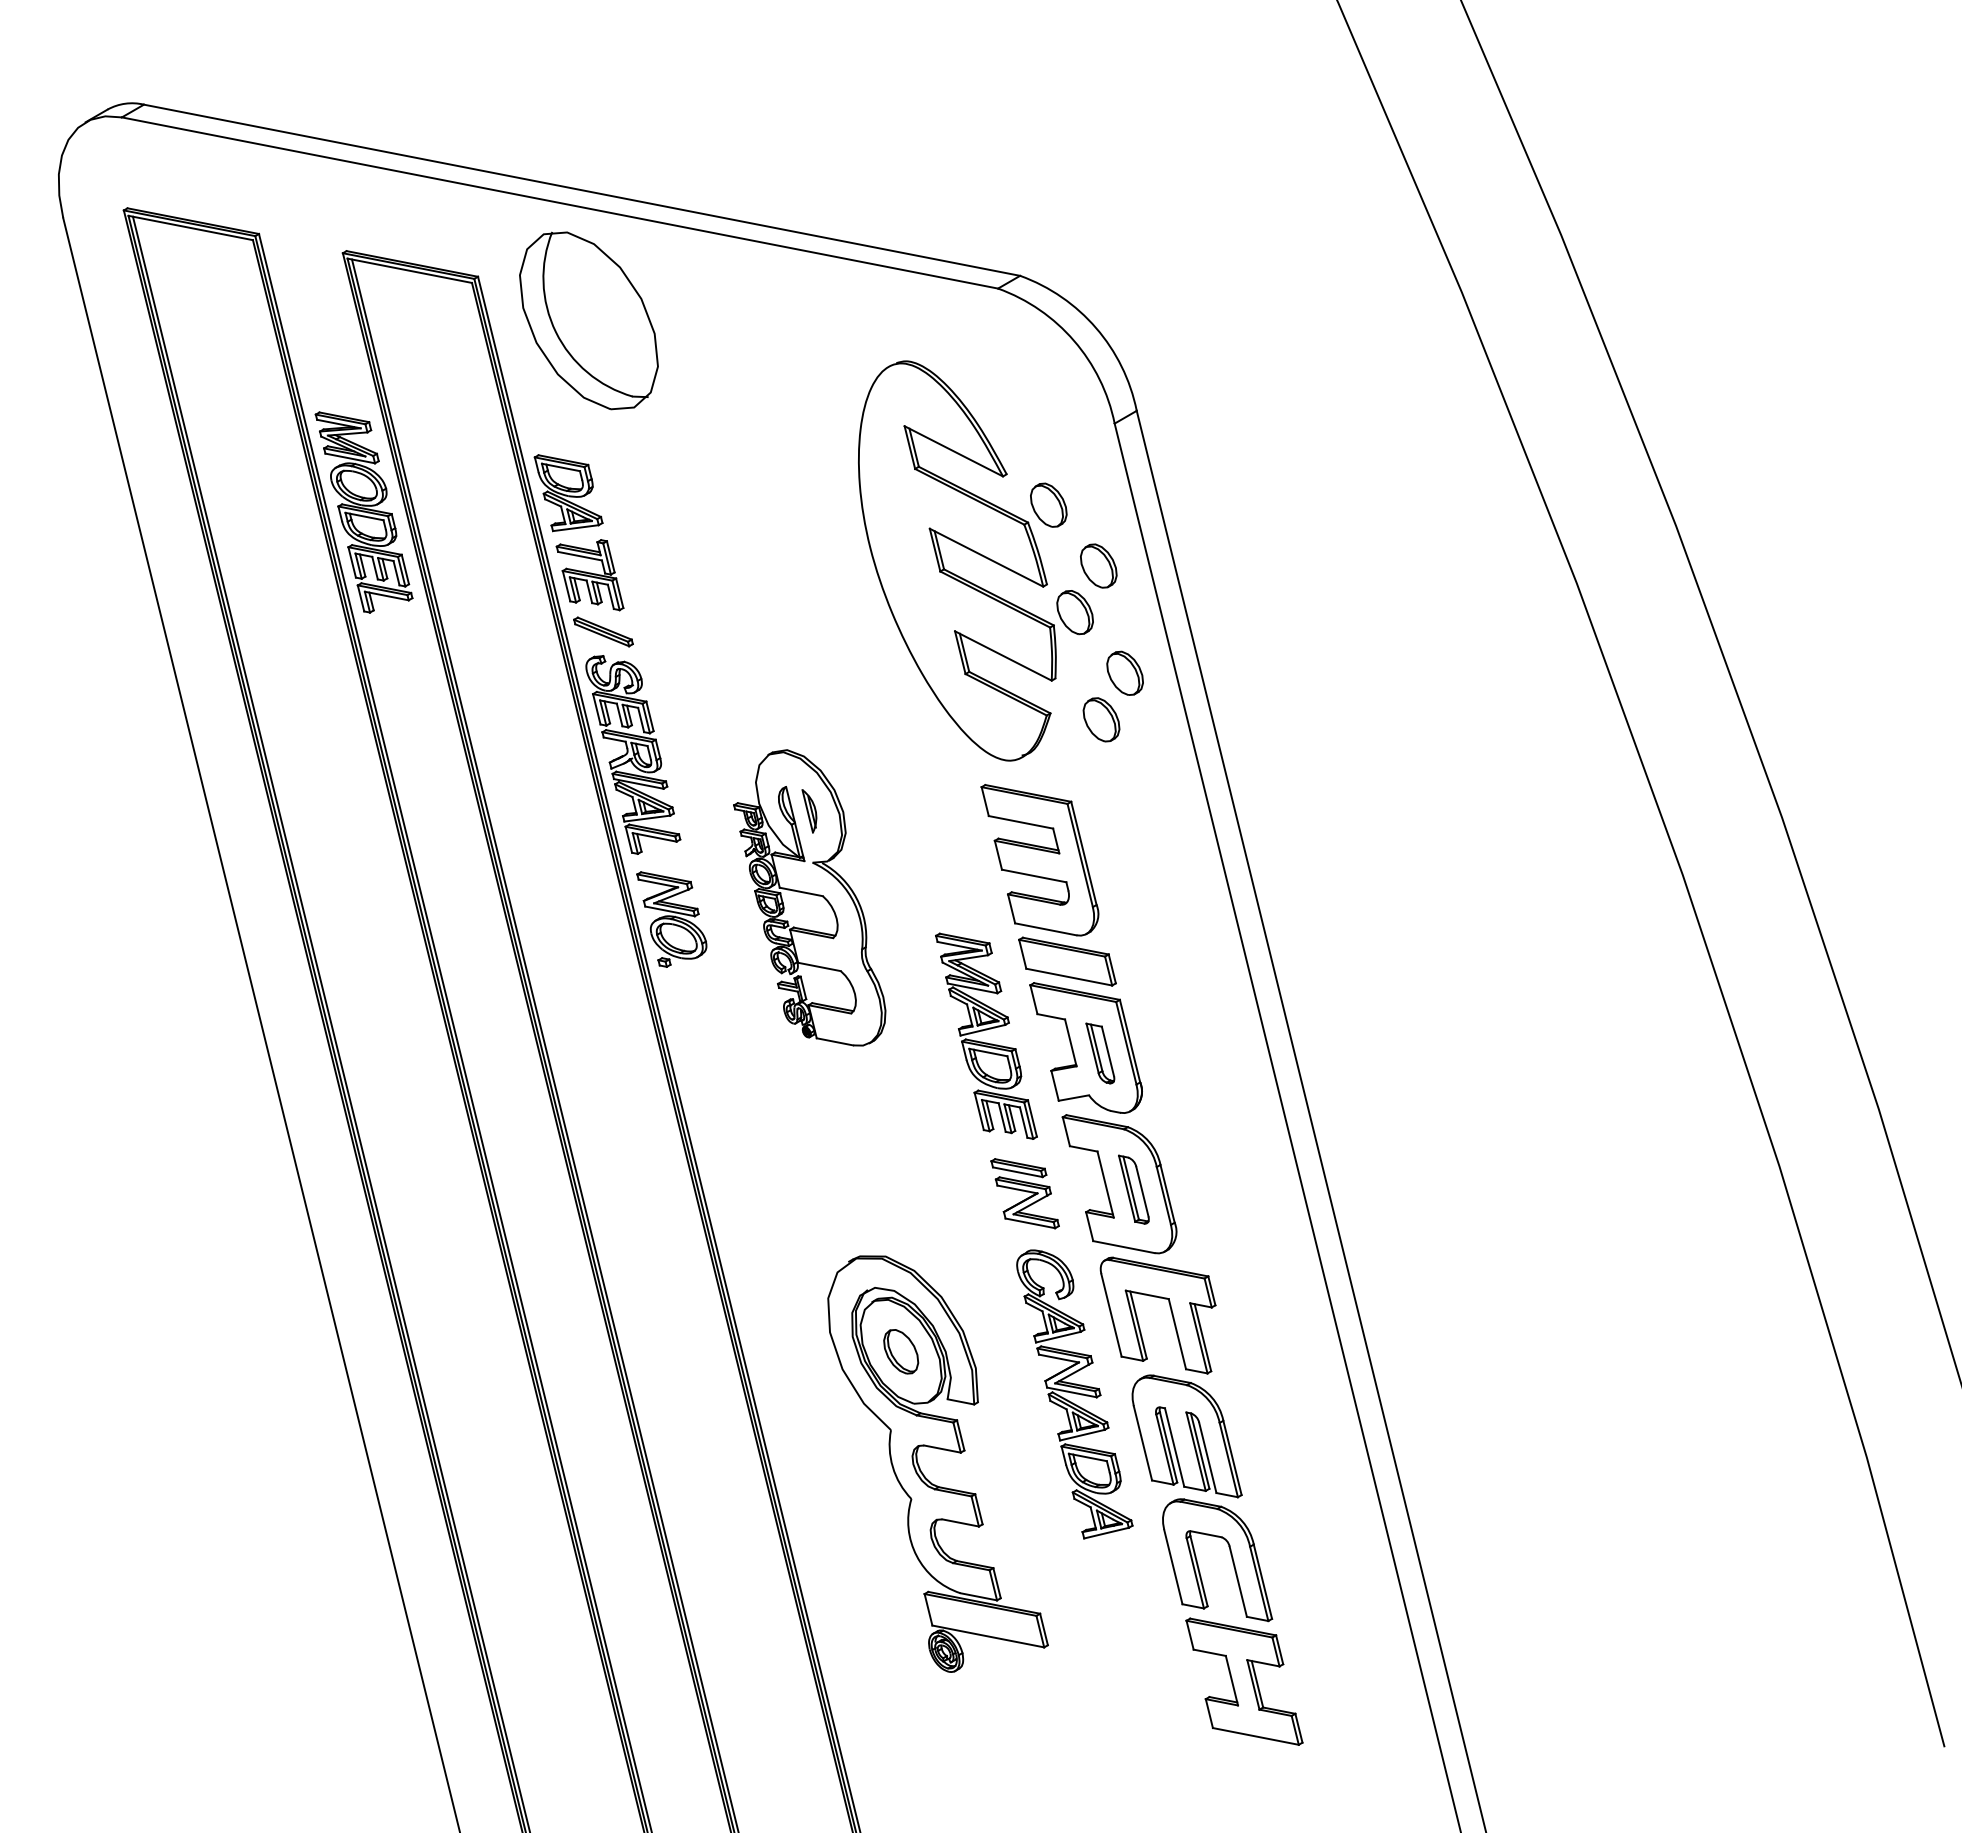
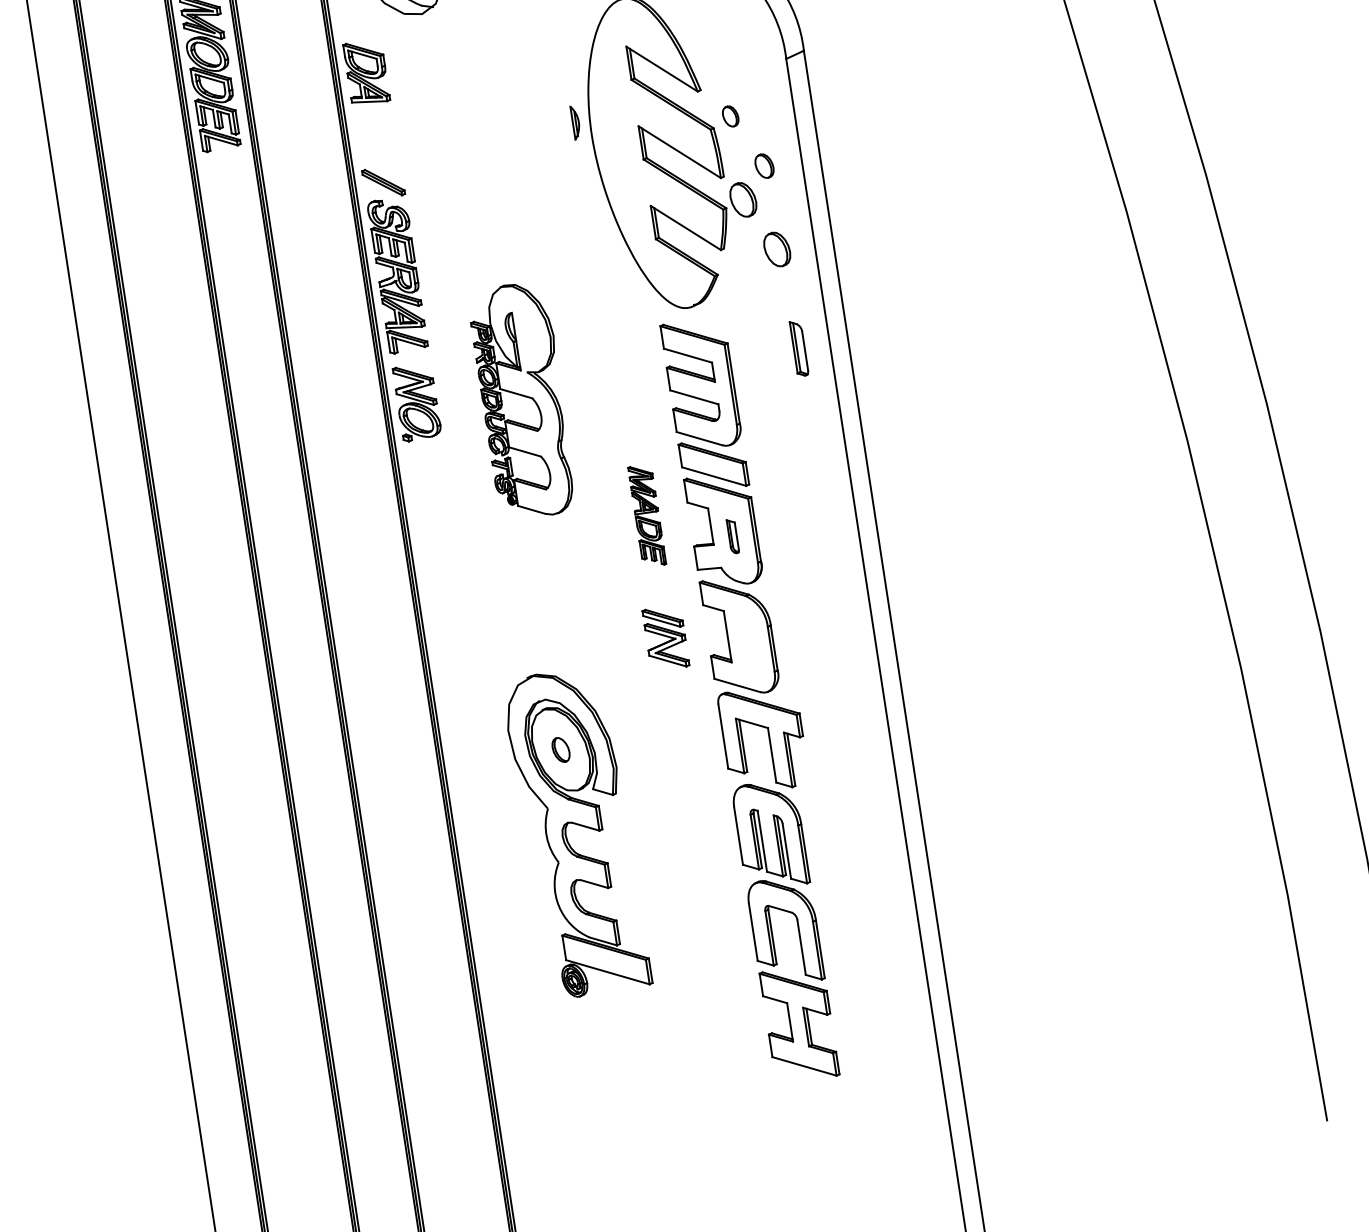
part: (1048, 504) -> (730, 115), size x0.6
part: (1098, 565) -> (764, 165), size x0.7
part: (589, 575) -> (376, 138), removed
part: (1101, 719) -> (756, 282), removed
part: (809, 811) -> (574, 123), moved
part: (986, 1035) -> (647, 515), size x0.6
part: (1100, 1053) -> (732, 536), size x0.7
part: (1133, 1189) -> (798, 348), moved
part: (901, 1351) -> (561, 749), size x0.7
part: (1074, 1394) -> (689, 794), removed

